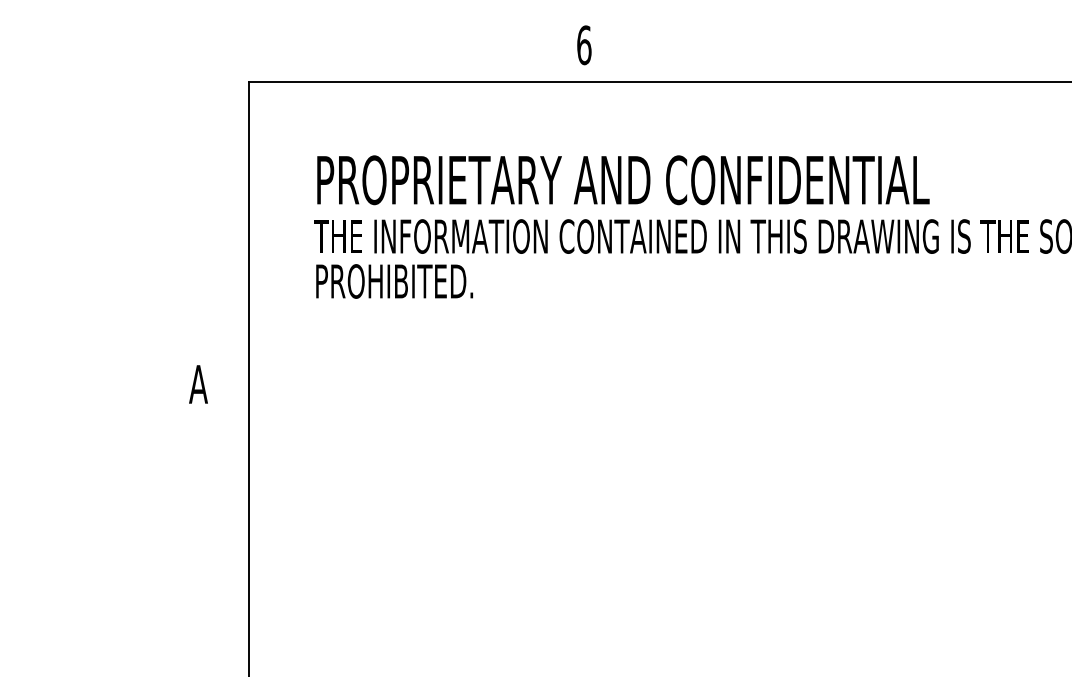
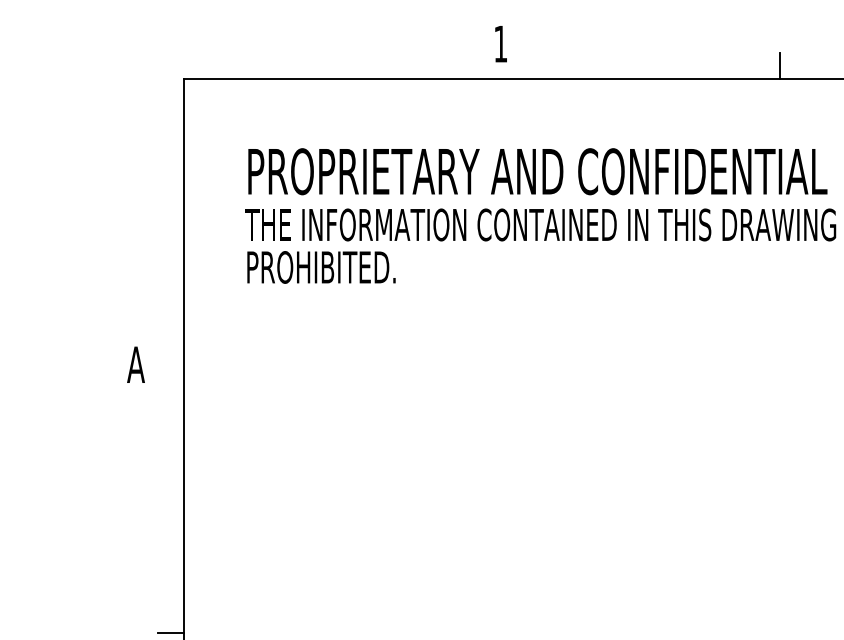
text: (584, 45) -> (501, 44), 6 -> 1
line: (879, 68) -> (780, 66), added
line: (235, 668) -> (171, 633), added

